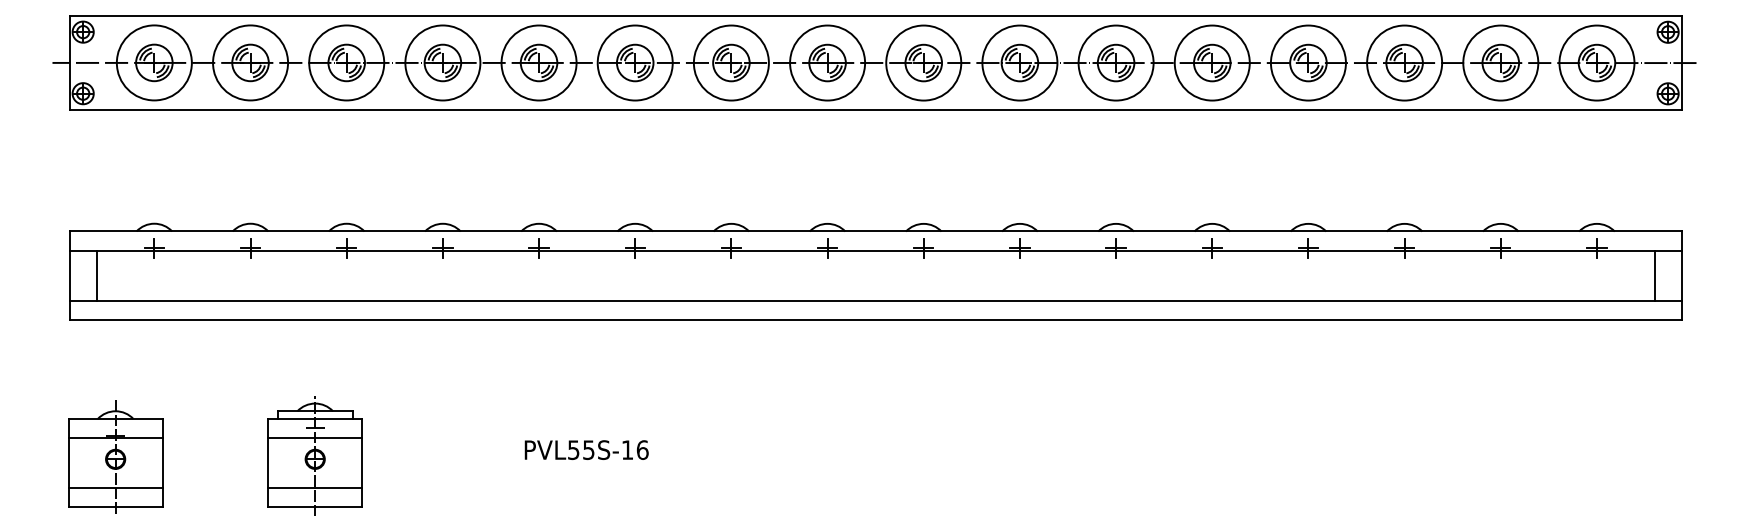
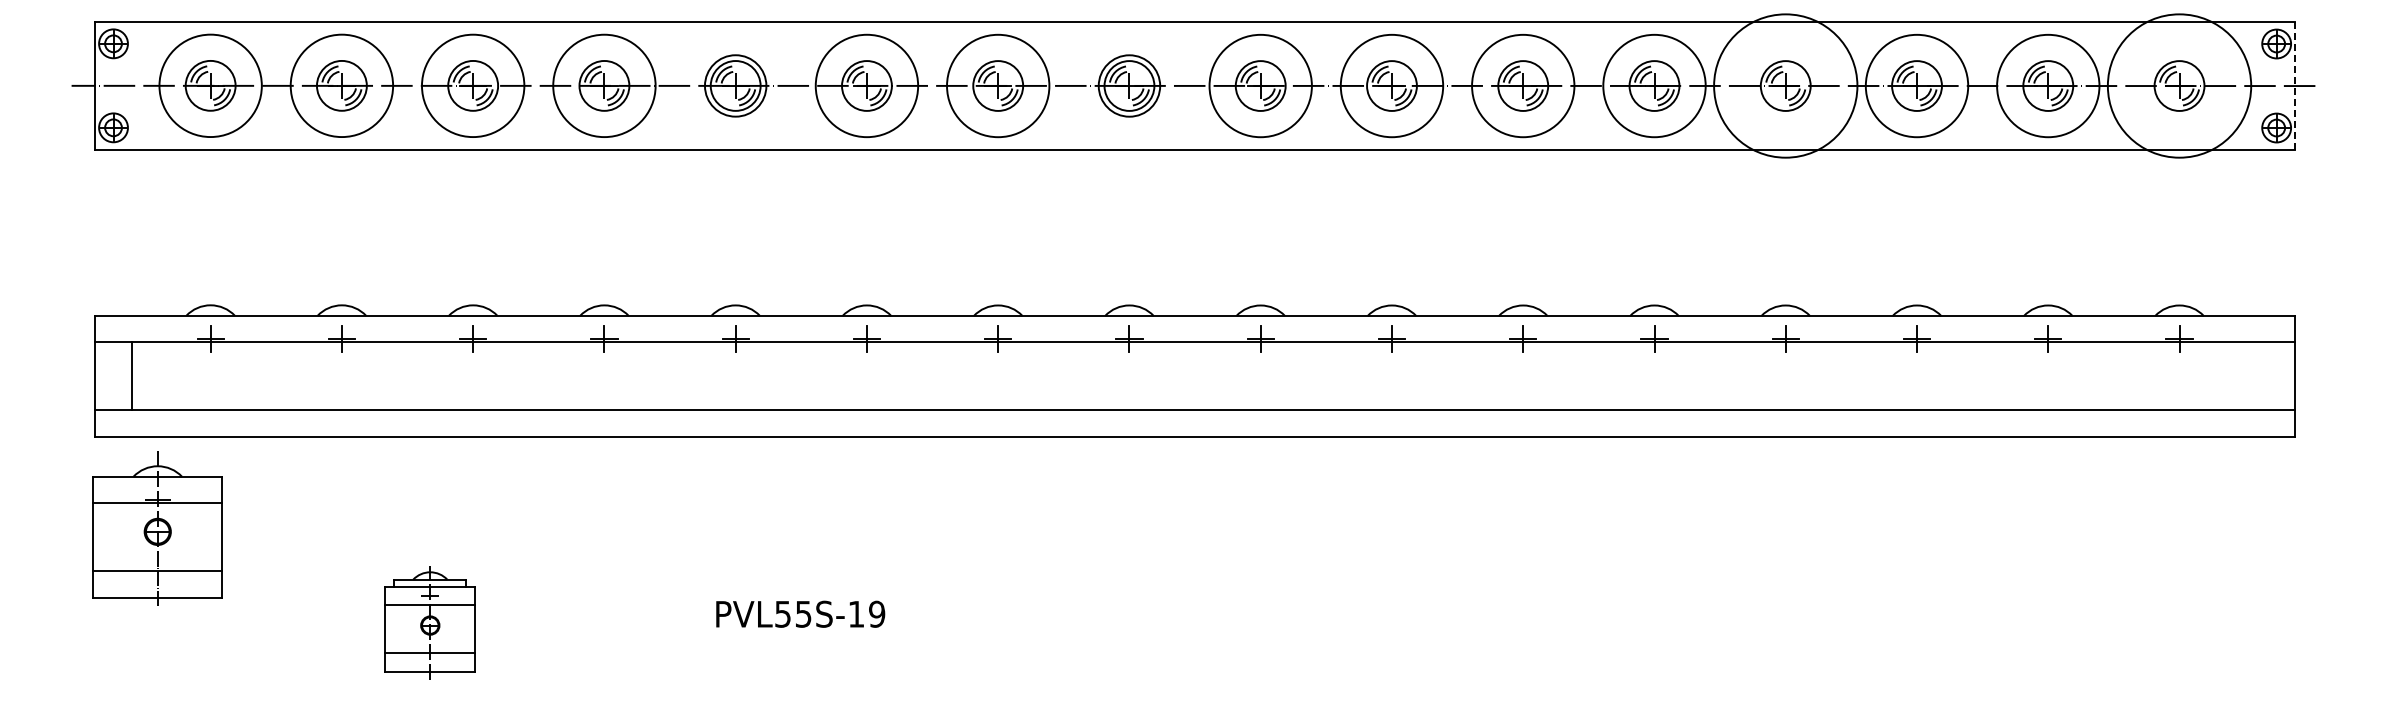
circle: (538, 62) -> (735, 85), size x0.6
circle: (827, 62) -> (1129, 85), size x0.6
circle: (1308, 62) -> (1785, 85), size x1.4
circle: (1596, 62) -> (2179, 85), size x1.4
line: (1681, 62) -> (2295, 85), solid -> dashed
line: (1654, 275) -> (2258, 376), removed
text: (642, 449) -> (877, 613), PVL55S-16 -> PVL55S-19
part: (115, 456) -> (157, 528), moved
part: (315, 456) -> (430, 622), size x0.7

